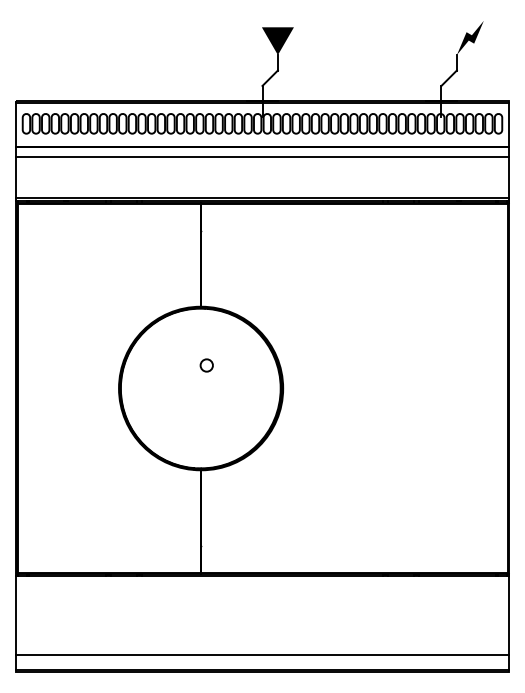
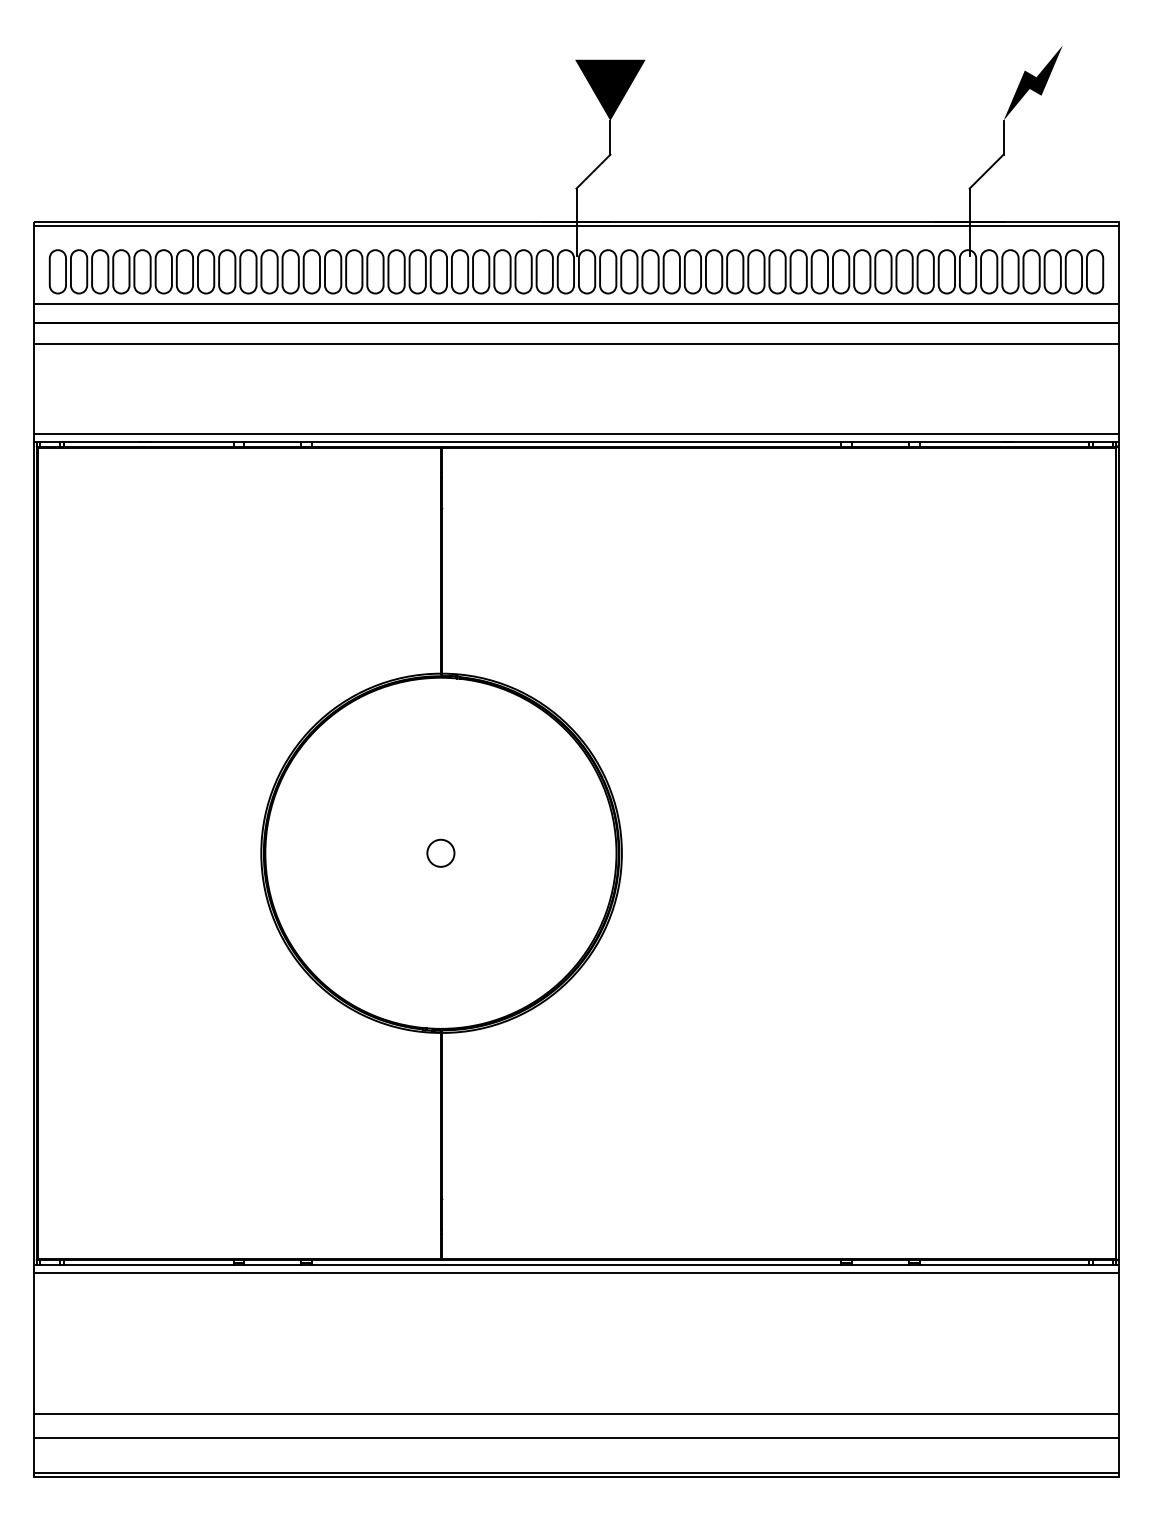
line: (262, 138) -> (576, 304), added
circle: (206, 365) -> (440, 853), moved
line: (262, 579) -> (576, 1272), added
line: (262, 643) -> (576, 1413), added

